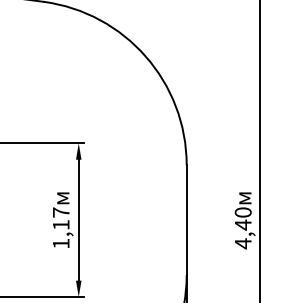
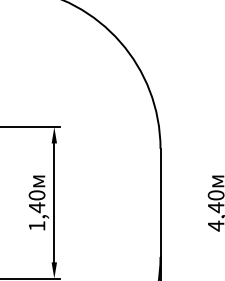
text: (60, 218) -> (36, 201), 1,17 -> 1,40

